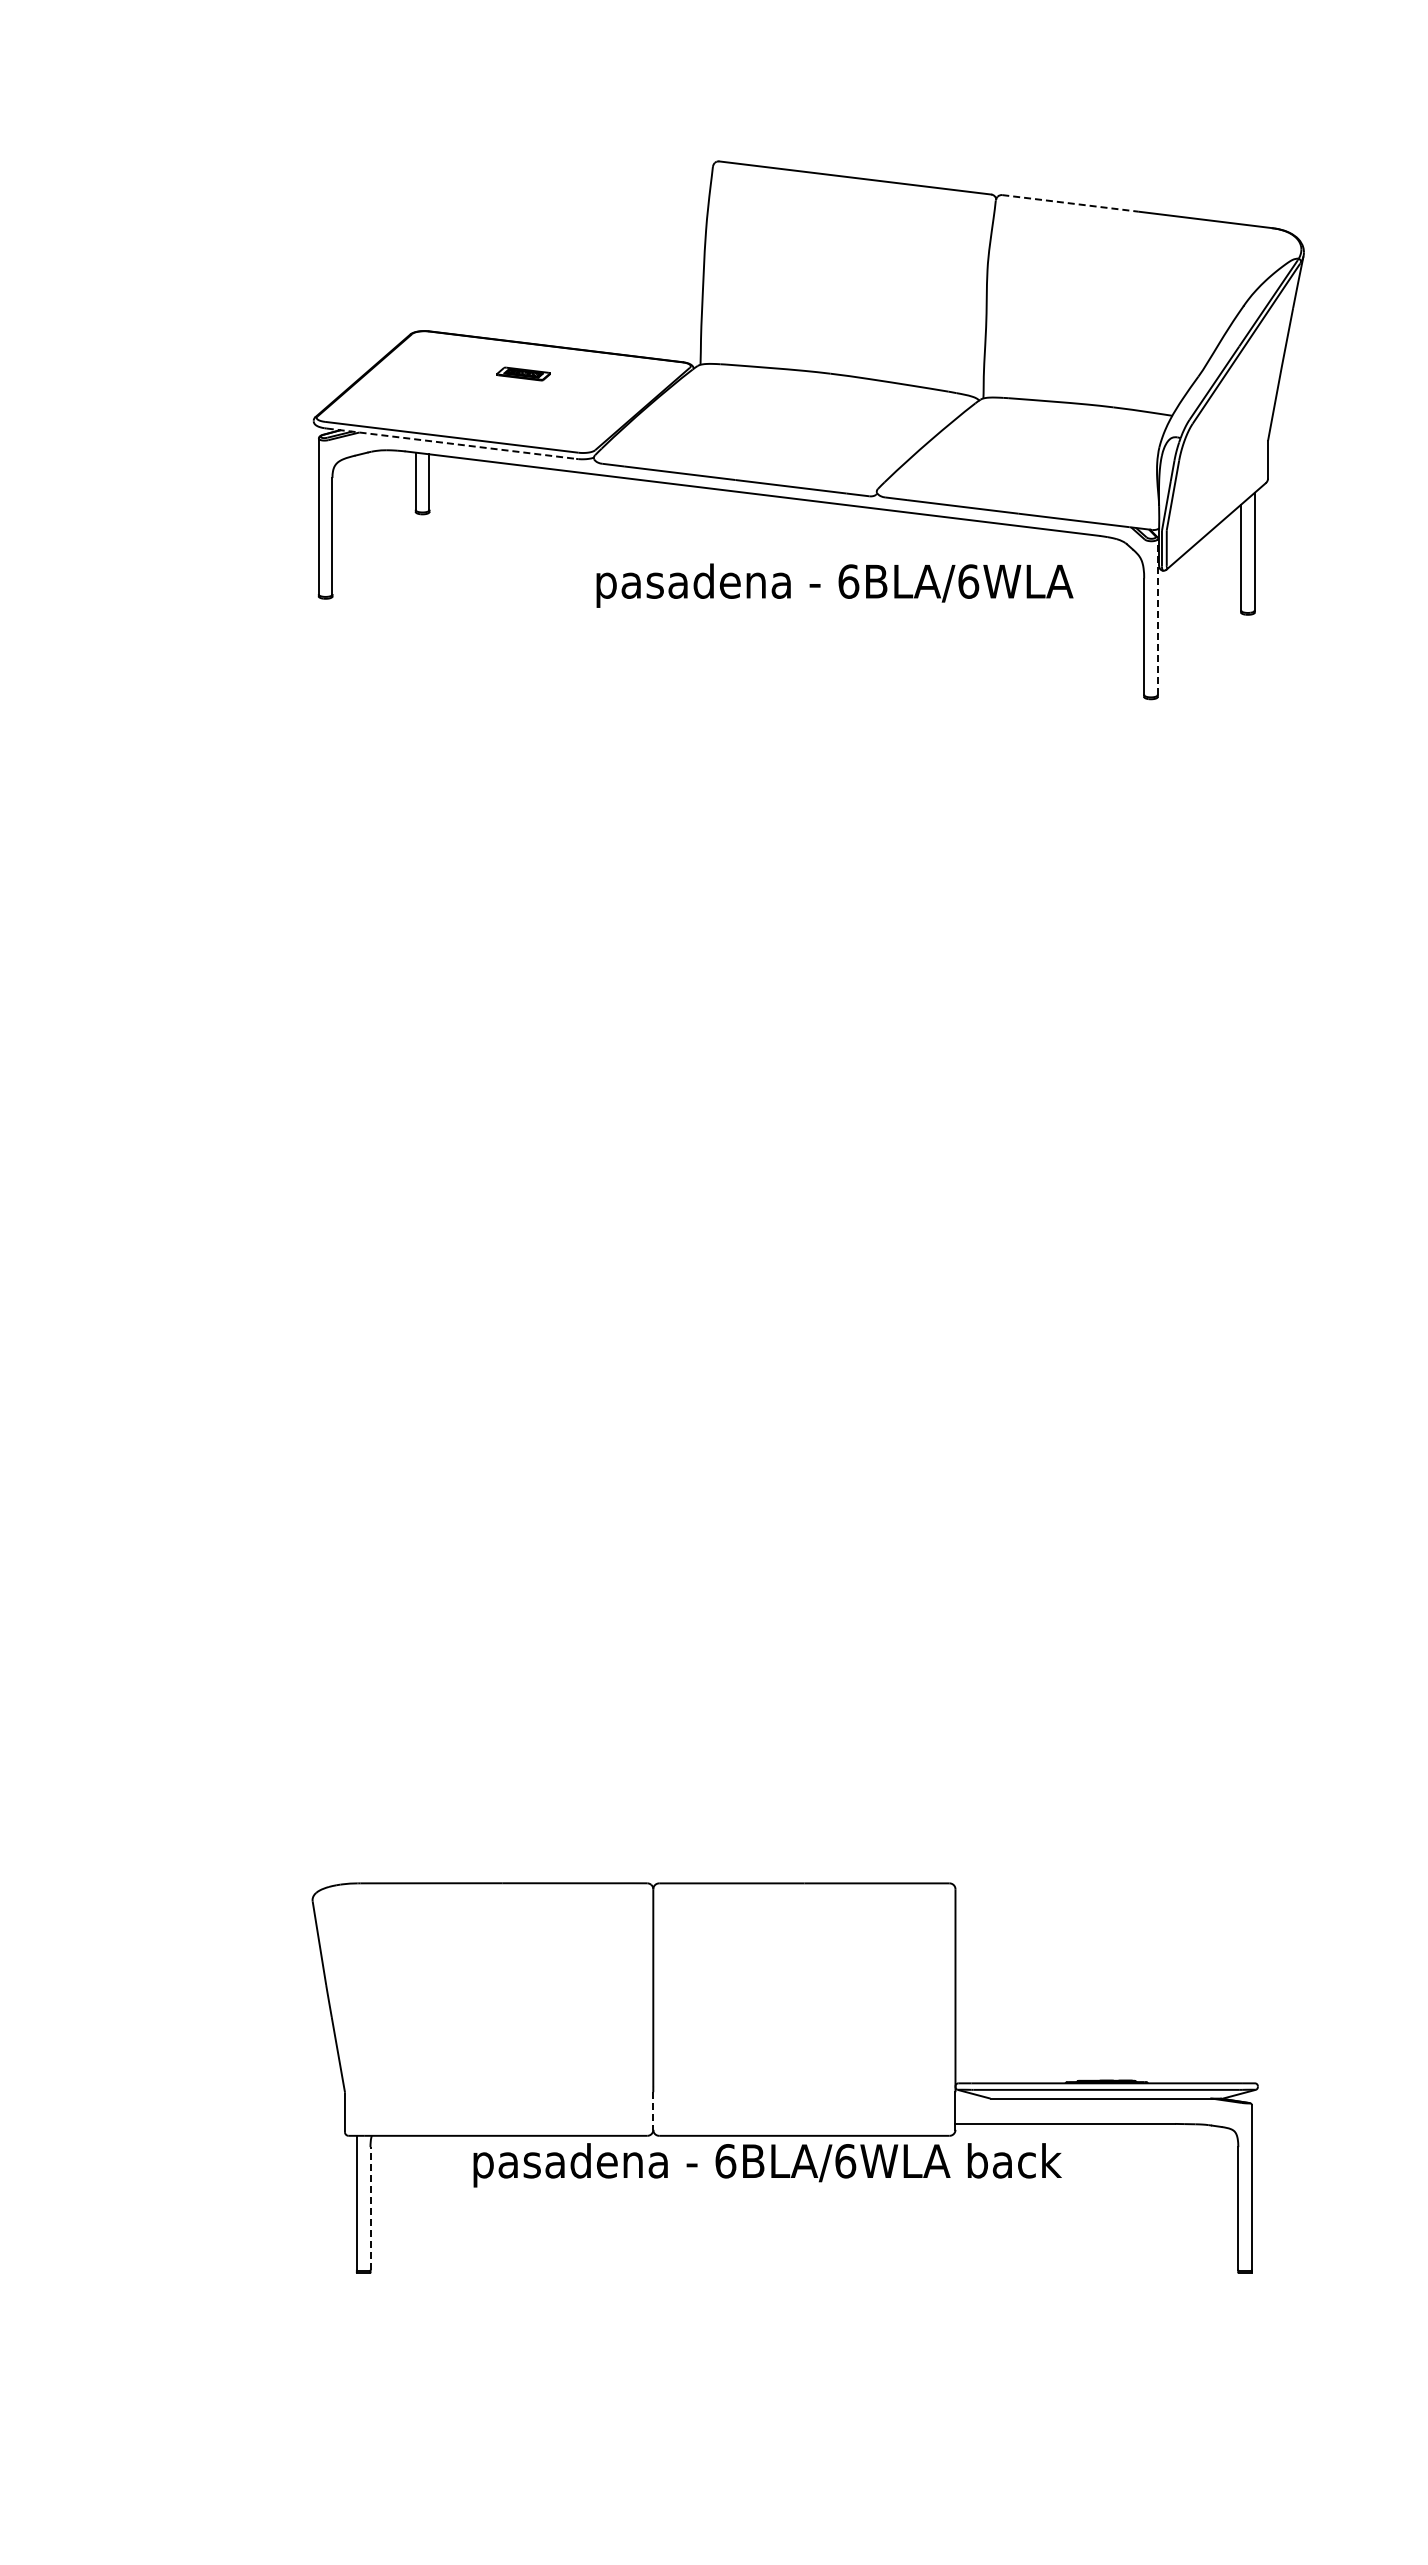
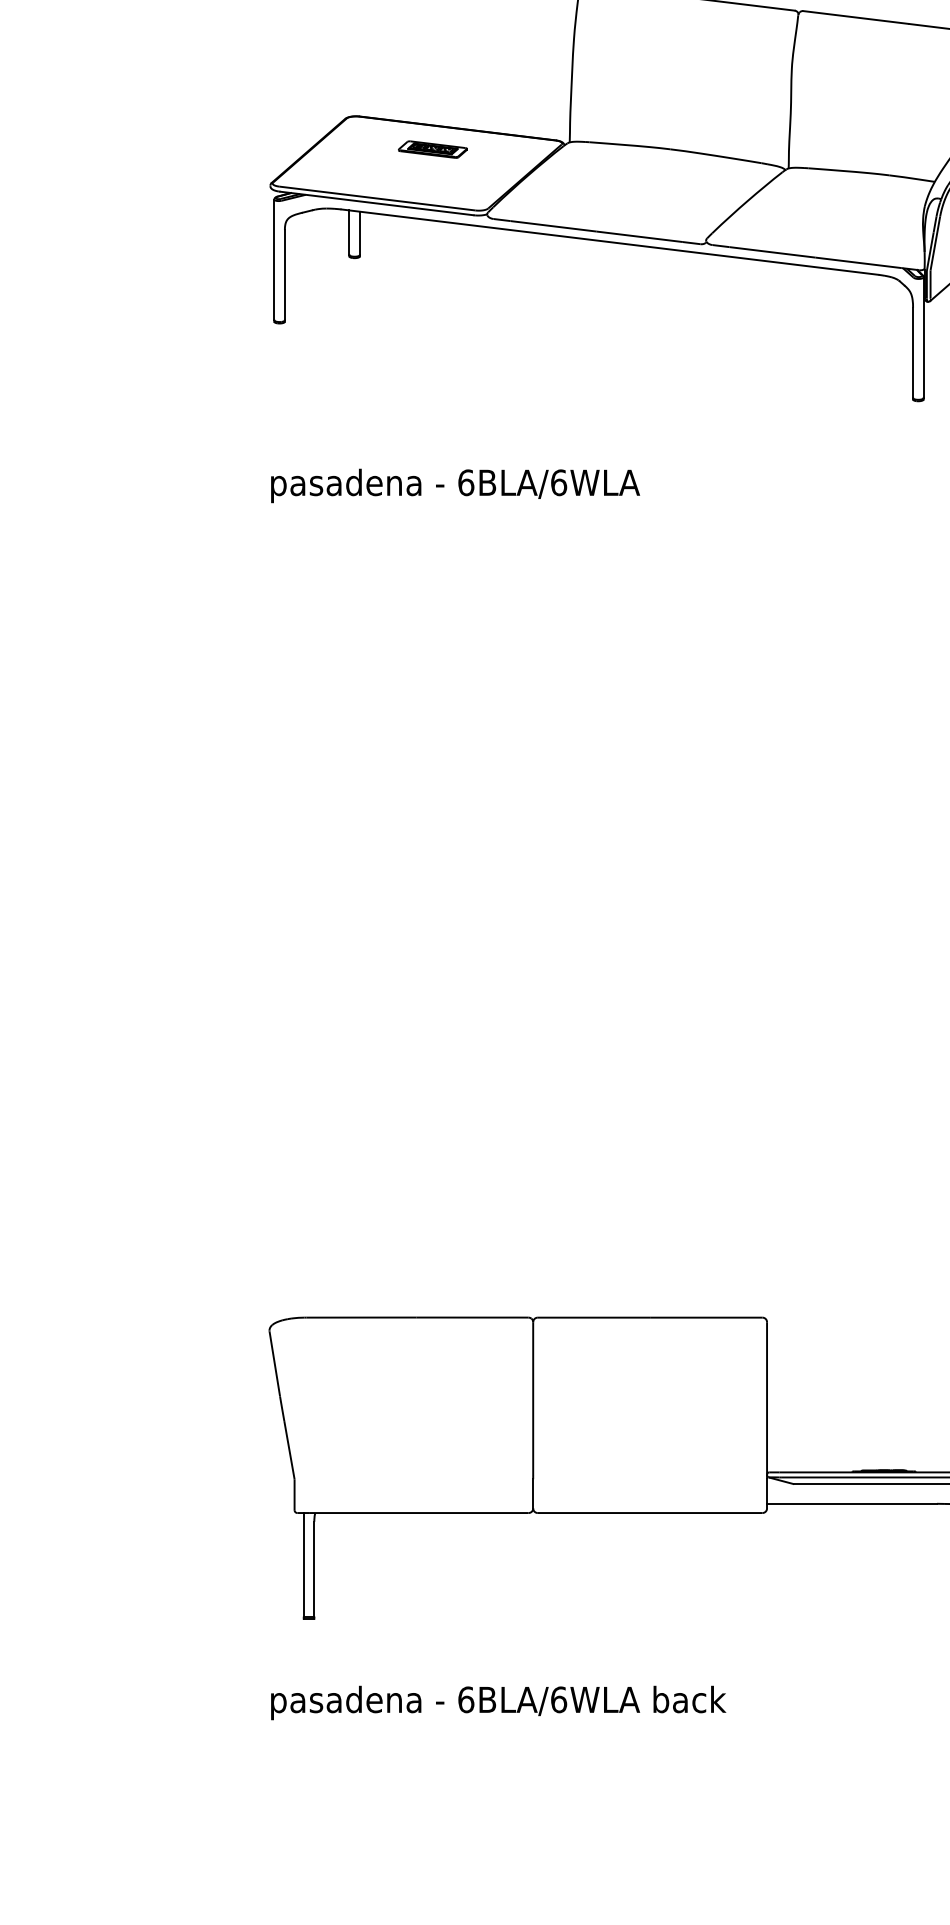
line: (1070, 203) -> (856, 17), dashed -> solid
part: (523, 373) -> (432, 149), size x1.67
line: (451, 443) -> (377, 203), dashed -> solid
text: (834, 585) -> (455, 485), moved
line: (1157, 616) -> (923, 337), dashed -> solid
line: (653, 2111) -> (533, 1494), dashed -> solid
text: (767, 2165) -> (498, 1703), moved
line: (370, 2208) -> (314, 1569), dashed -> solid

